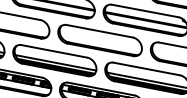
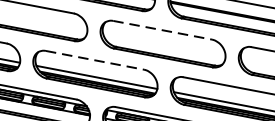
line: (99, 31) -> (162, 30), solid -> dashed
line: (55, 51) -> (96, 60), solid -> dashed

